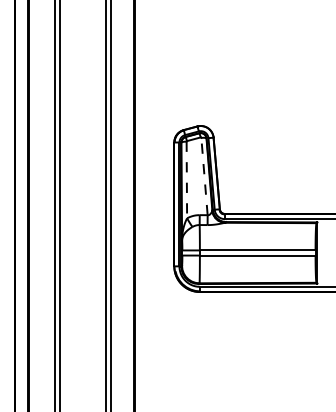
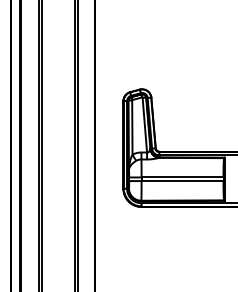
line: (204, 176) -> (144, 125), dashed -> solid
line: (186, 180) -> (132, 127), dashed -> solid

